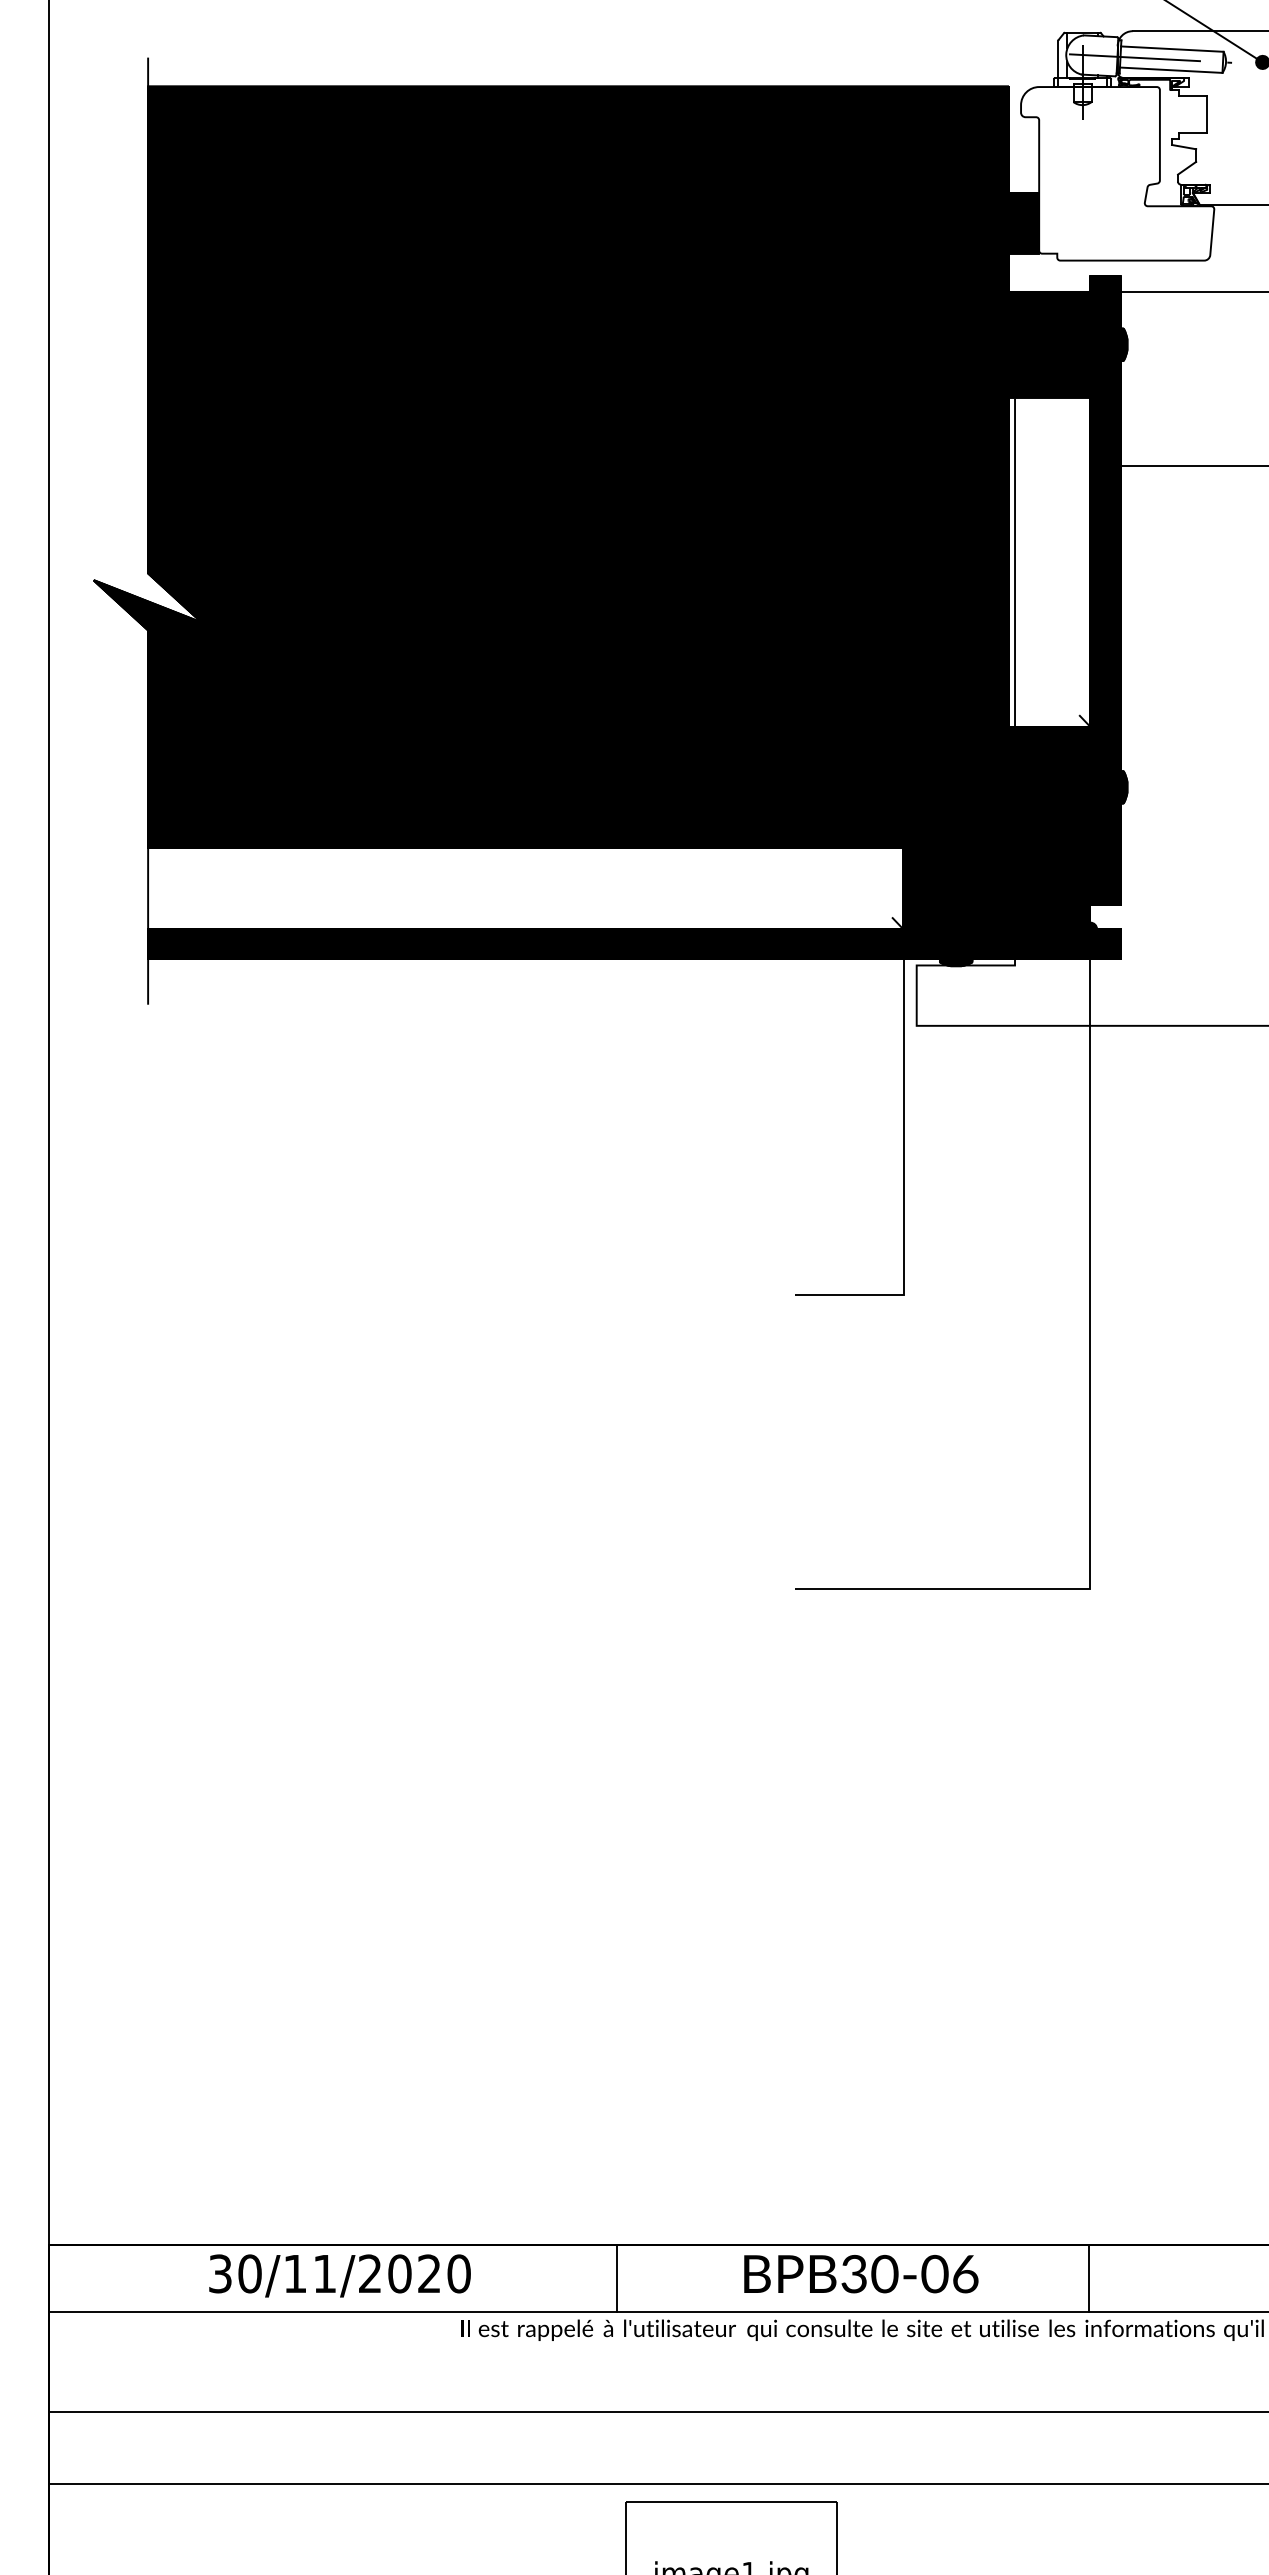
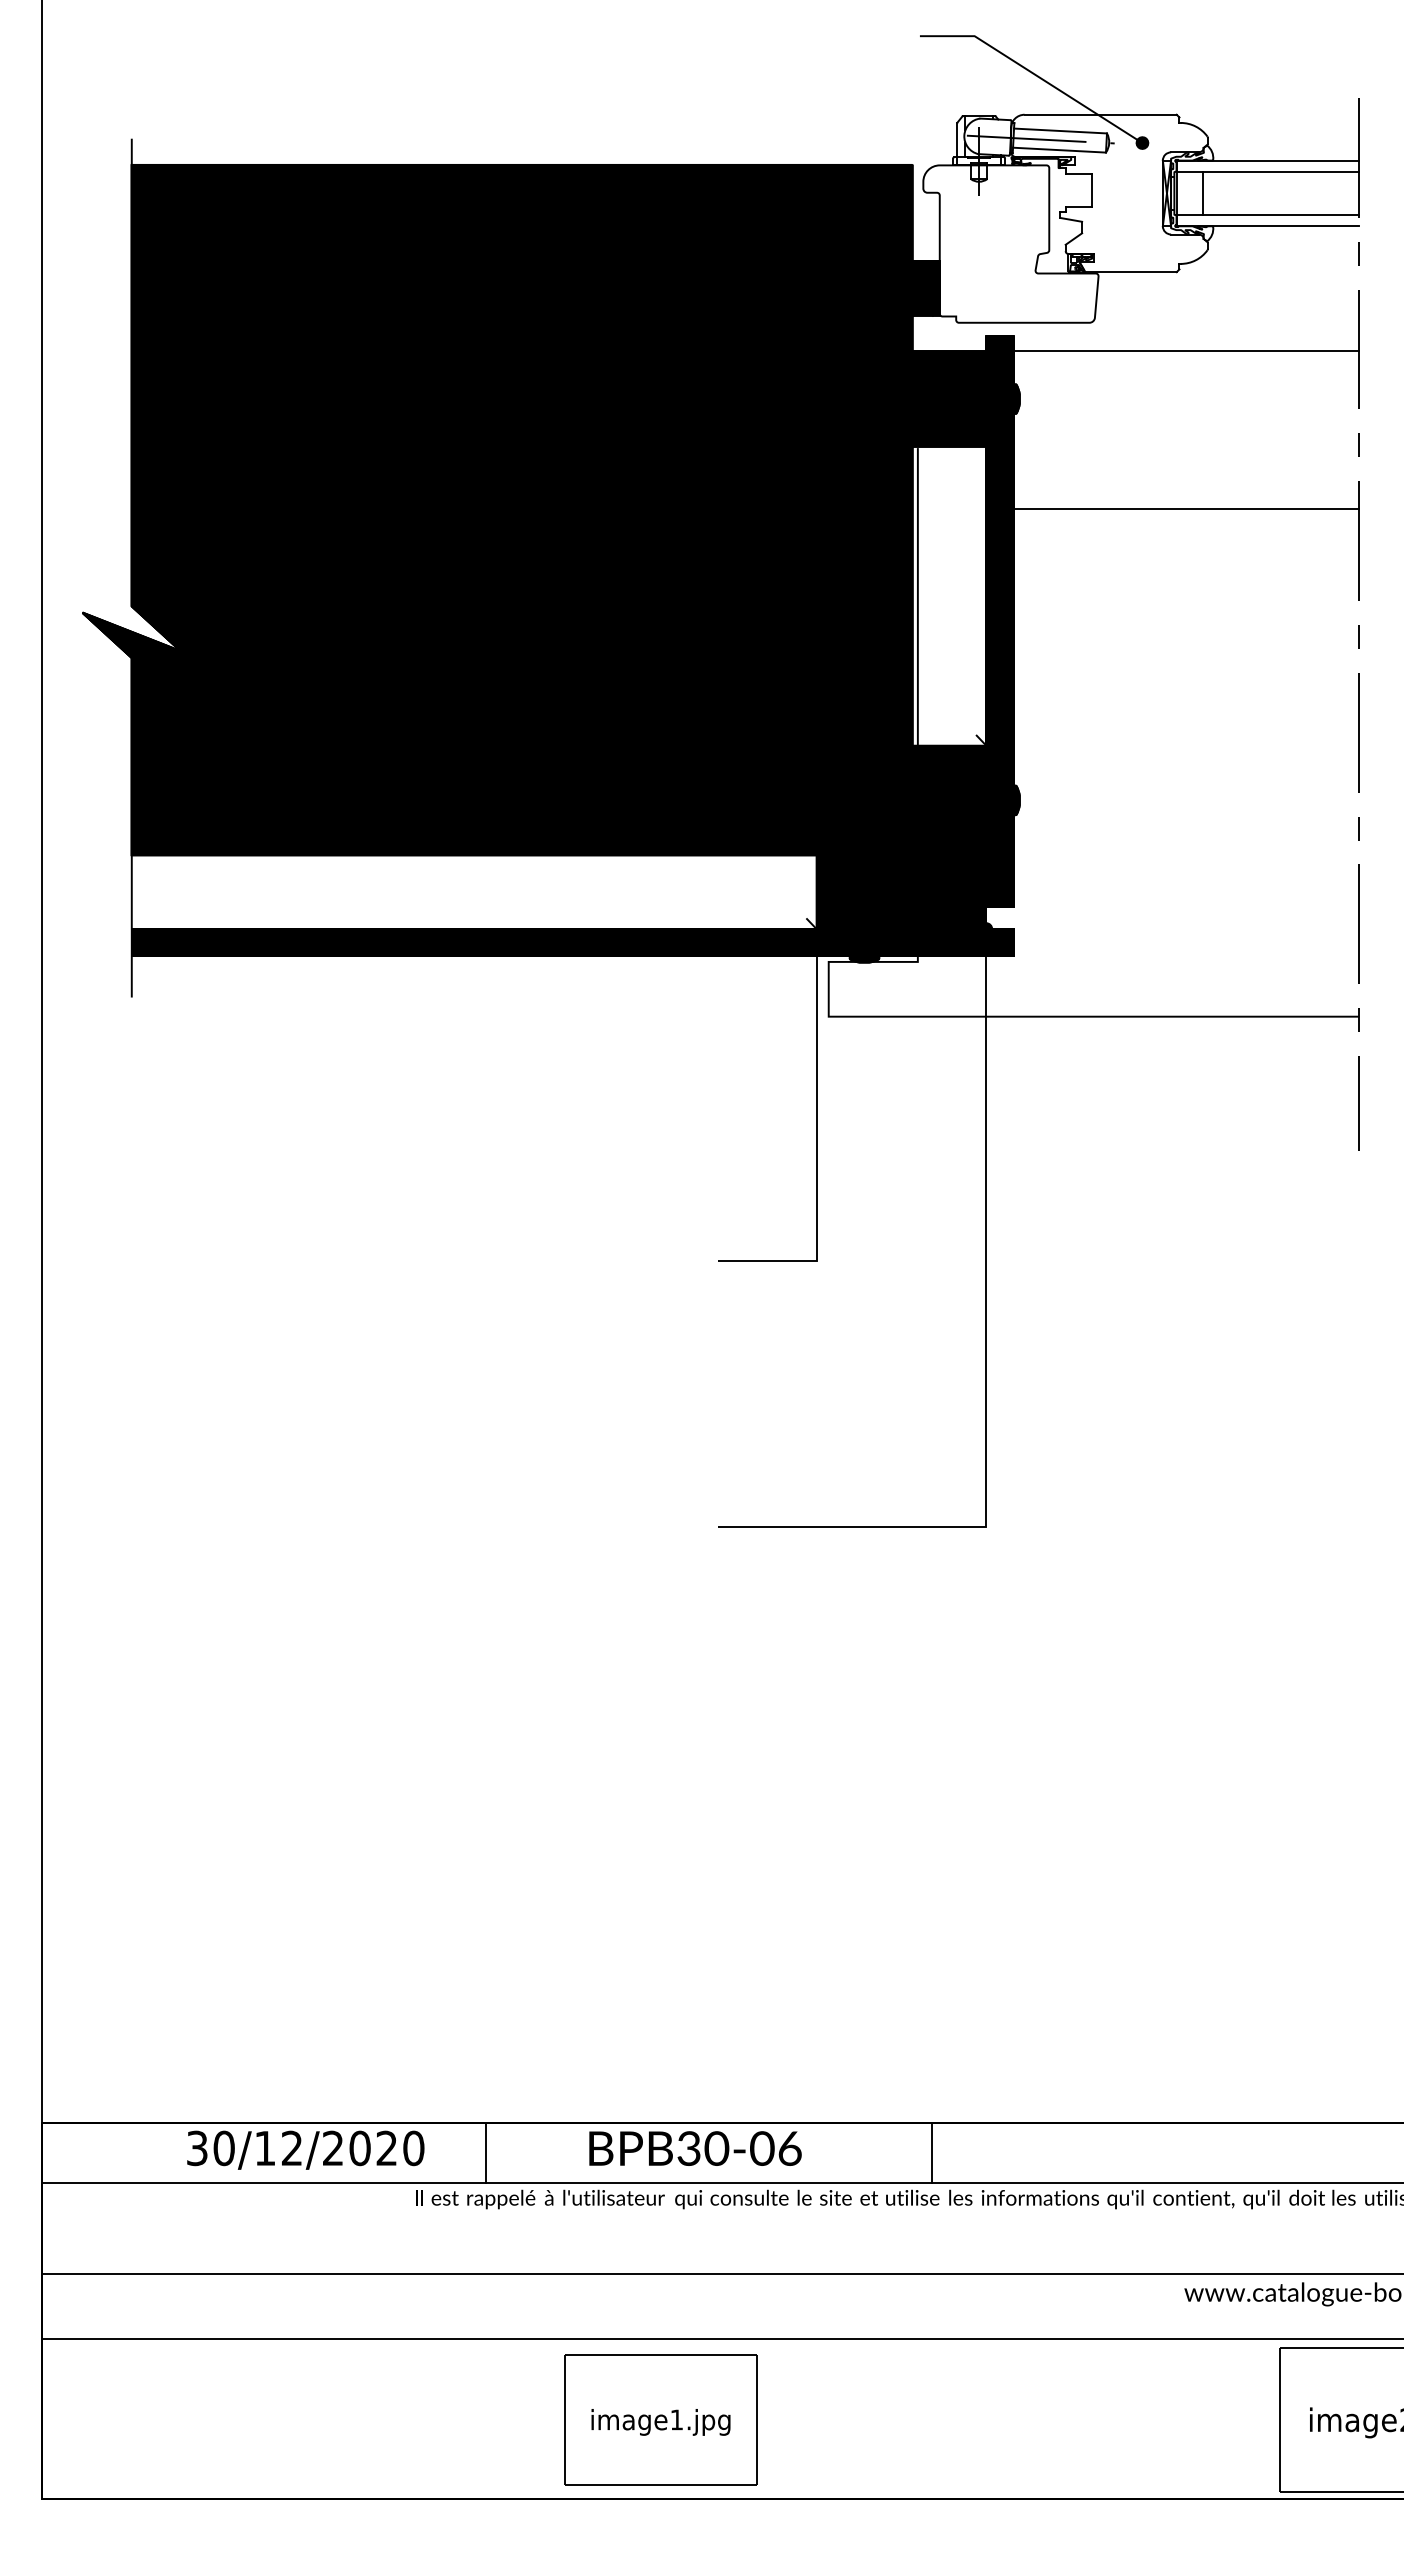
text: (324, 2272) -> (291, 2147), 30/11/2020 -> 30/12/2020
text: (861, 2274) -> (695, 2148), moved
line: (617, 2278) -> (486, 2152), moved
line: (1088, 2278) -> (931, 2152), moved

